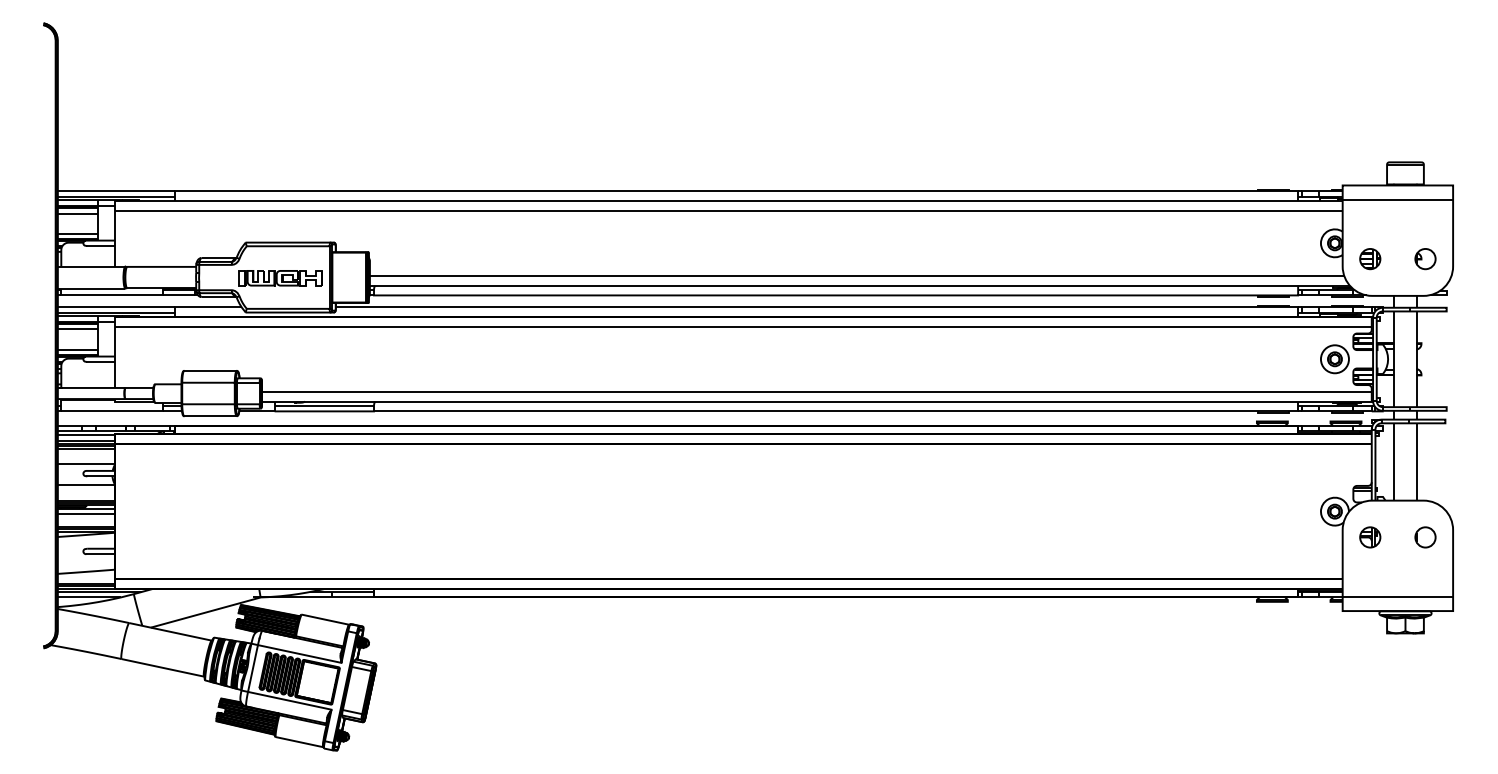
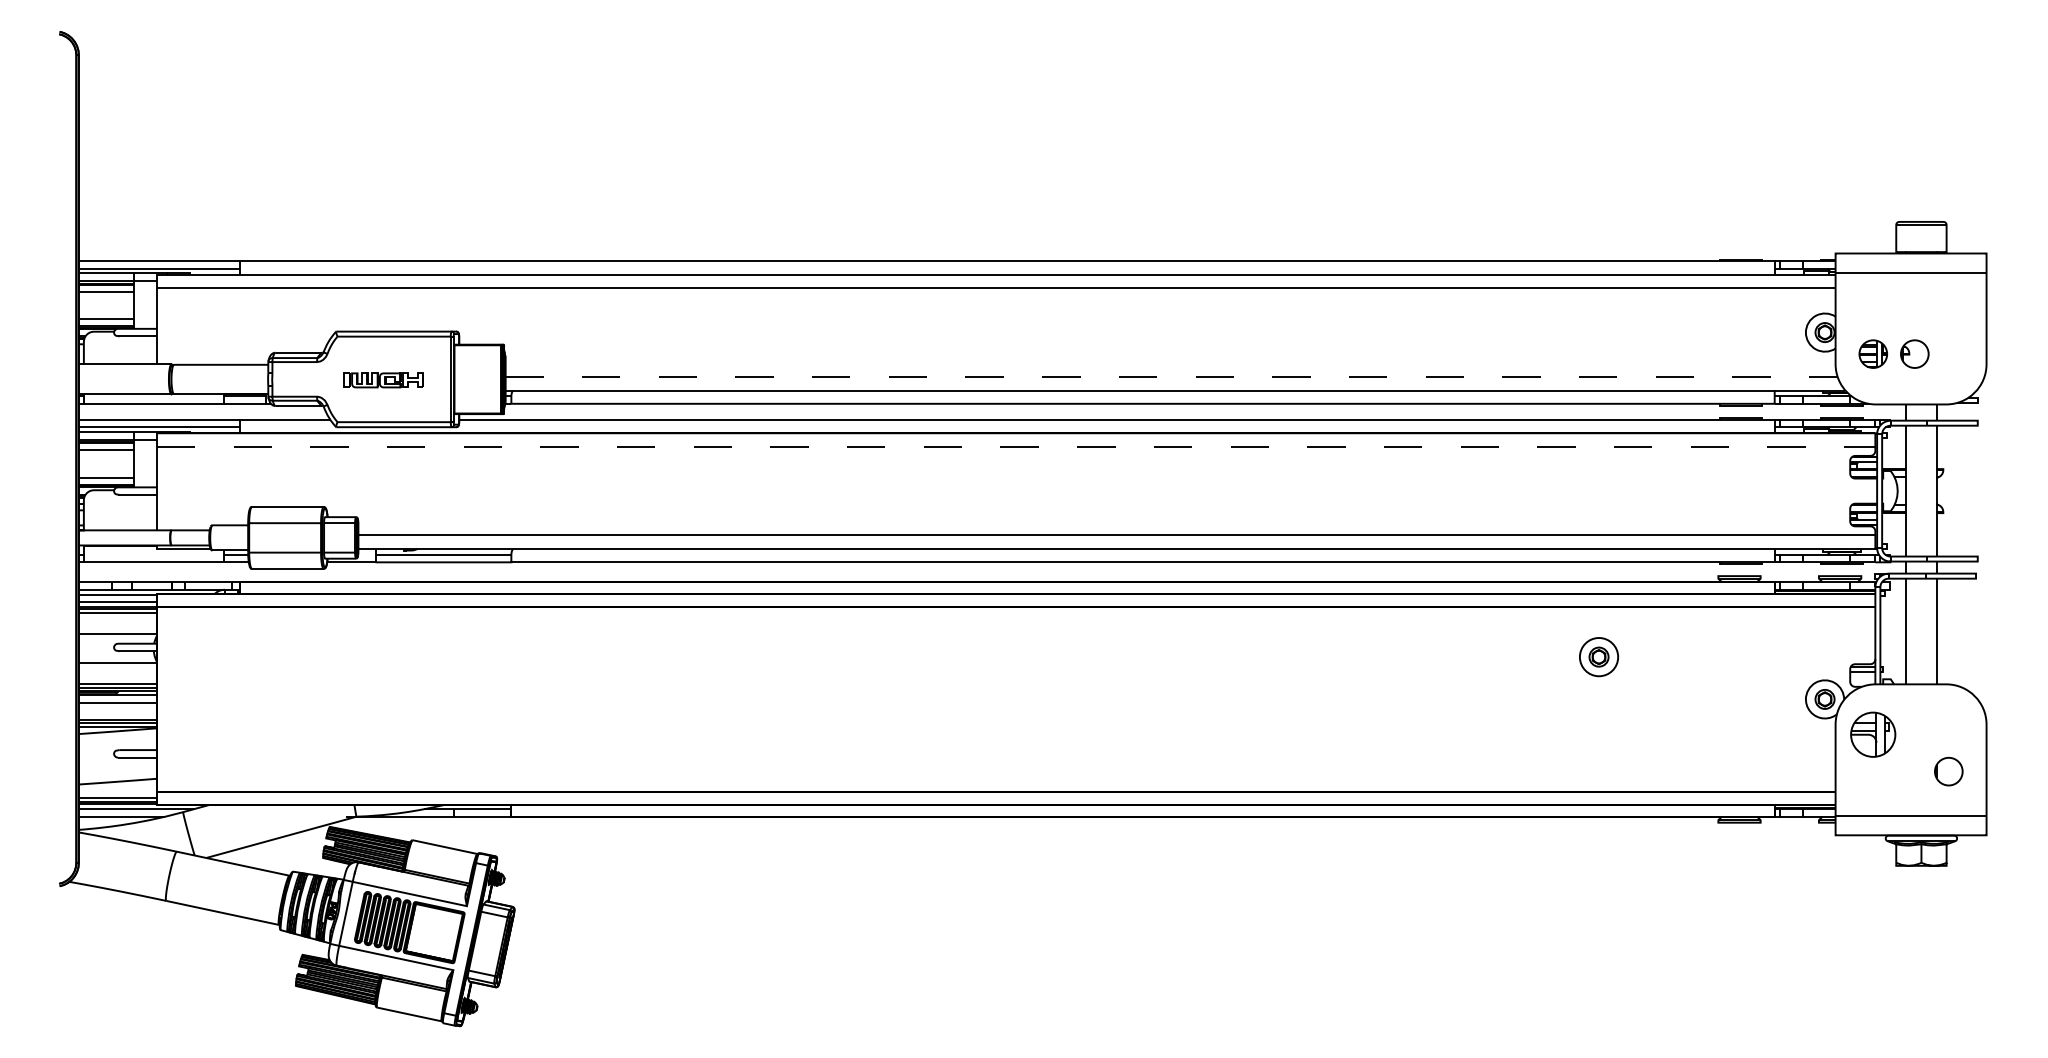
part: (1425, 258) -> (1914, 353), moved
line: (857, 275) -> (1172, 376), solid -> dashed
part: (280, 278) -> (383, 380), size x0.7
line: (743, 326) -> (1016, 446), solid -> dashed
part: (1335, 359) -> (1599, 657), moved
part: (1370, 537) -> (1873, 734), size x1.6
part: (1425, 537) -> (1948, 771), moved

